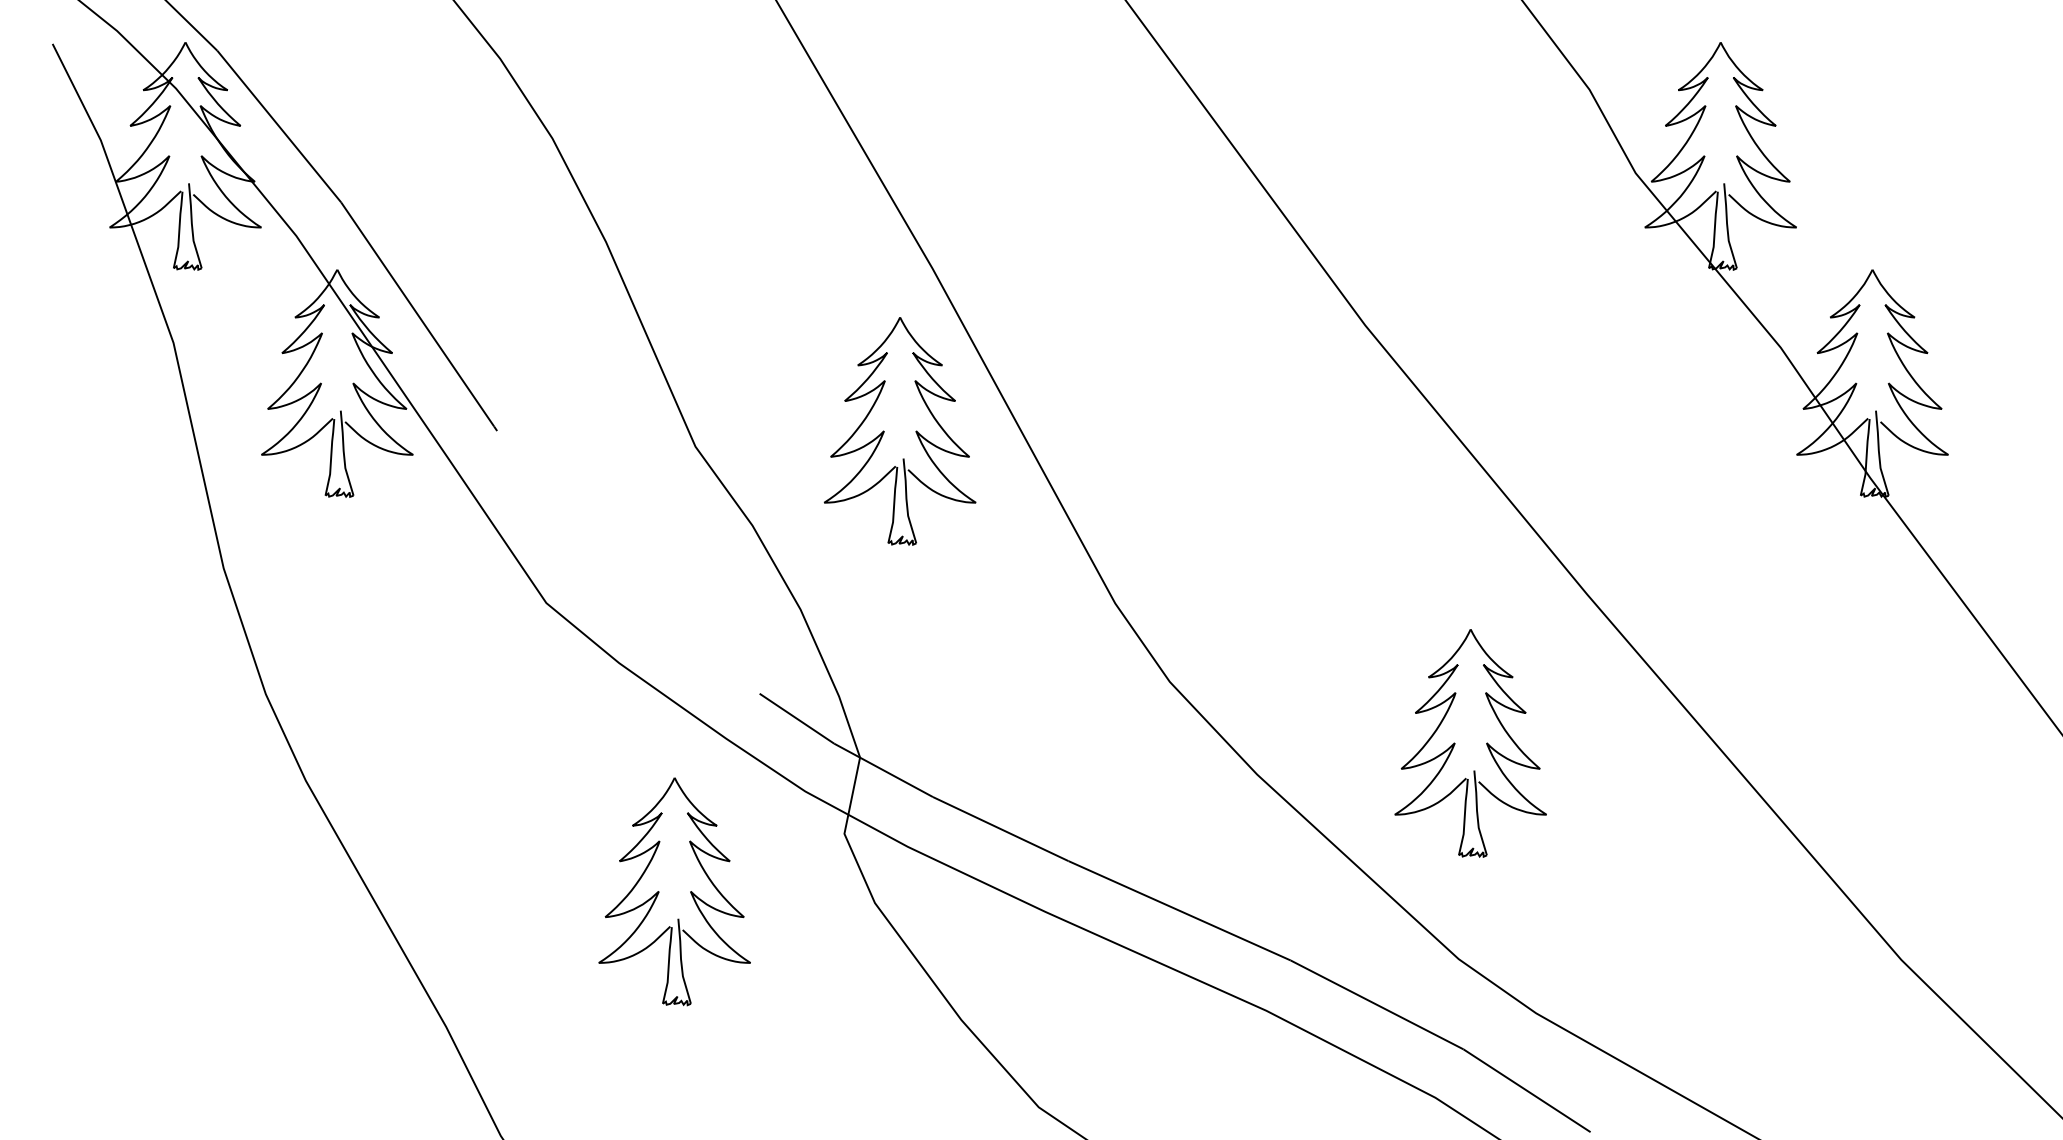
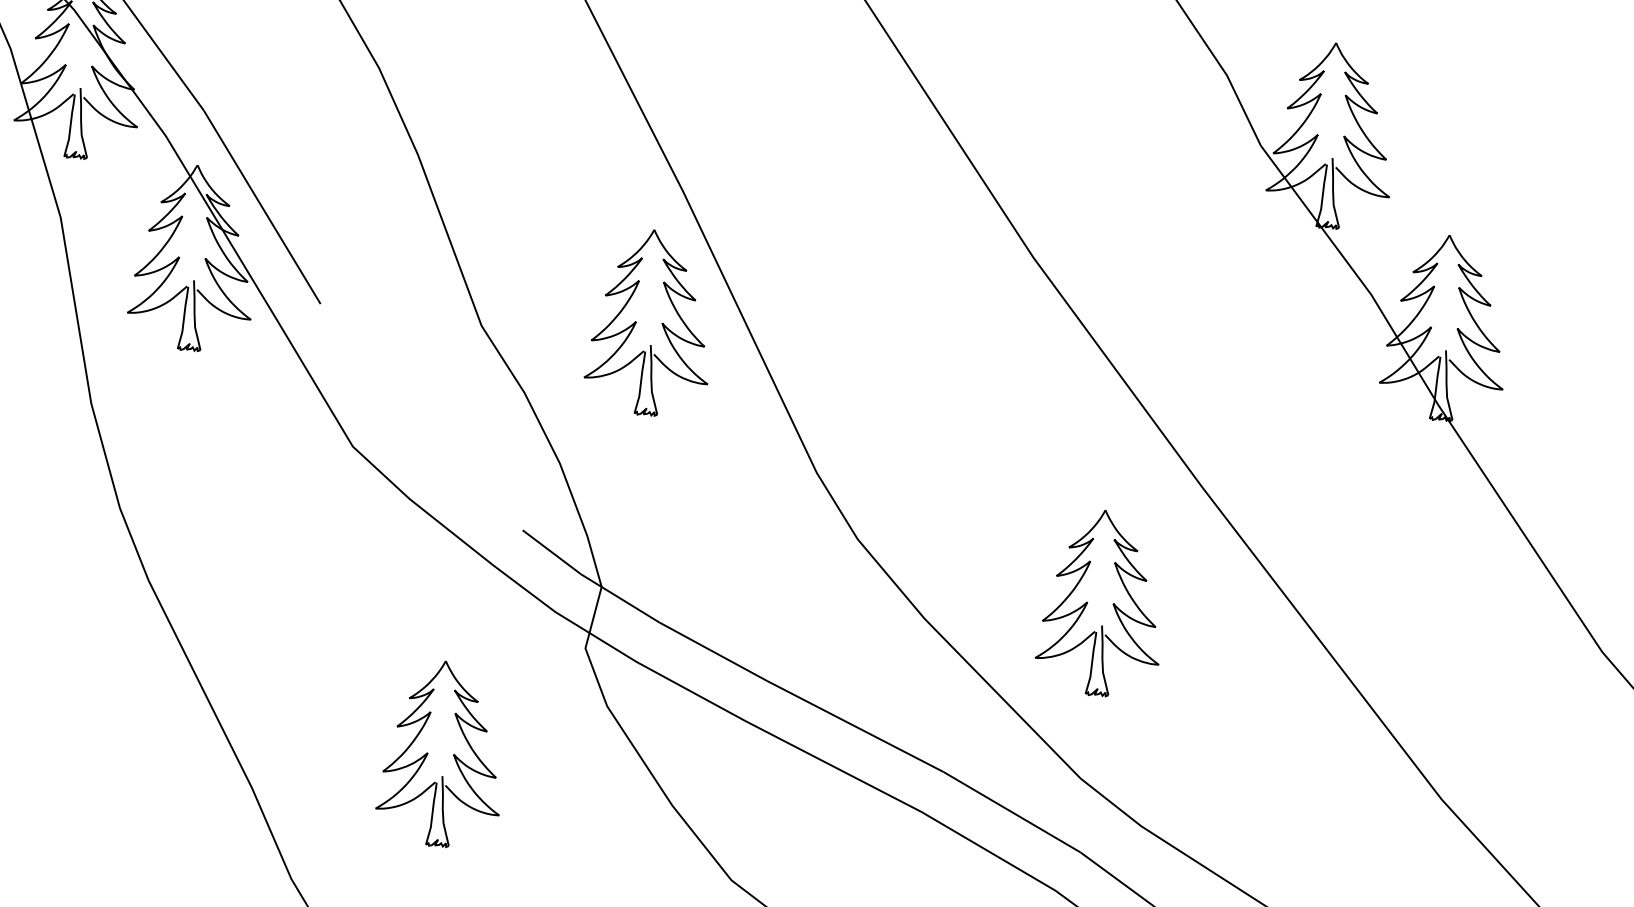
part: (659, 891) -> (428, 753), moved

